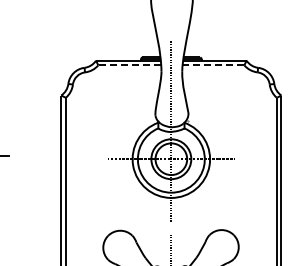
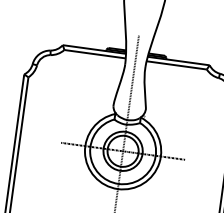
line: (129, 65) -> (94, 54), dashed -> solid
line: (213, 65) -> (176, 65), dashed -> solid

